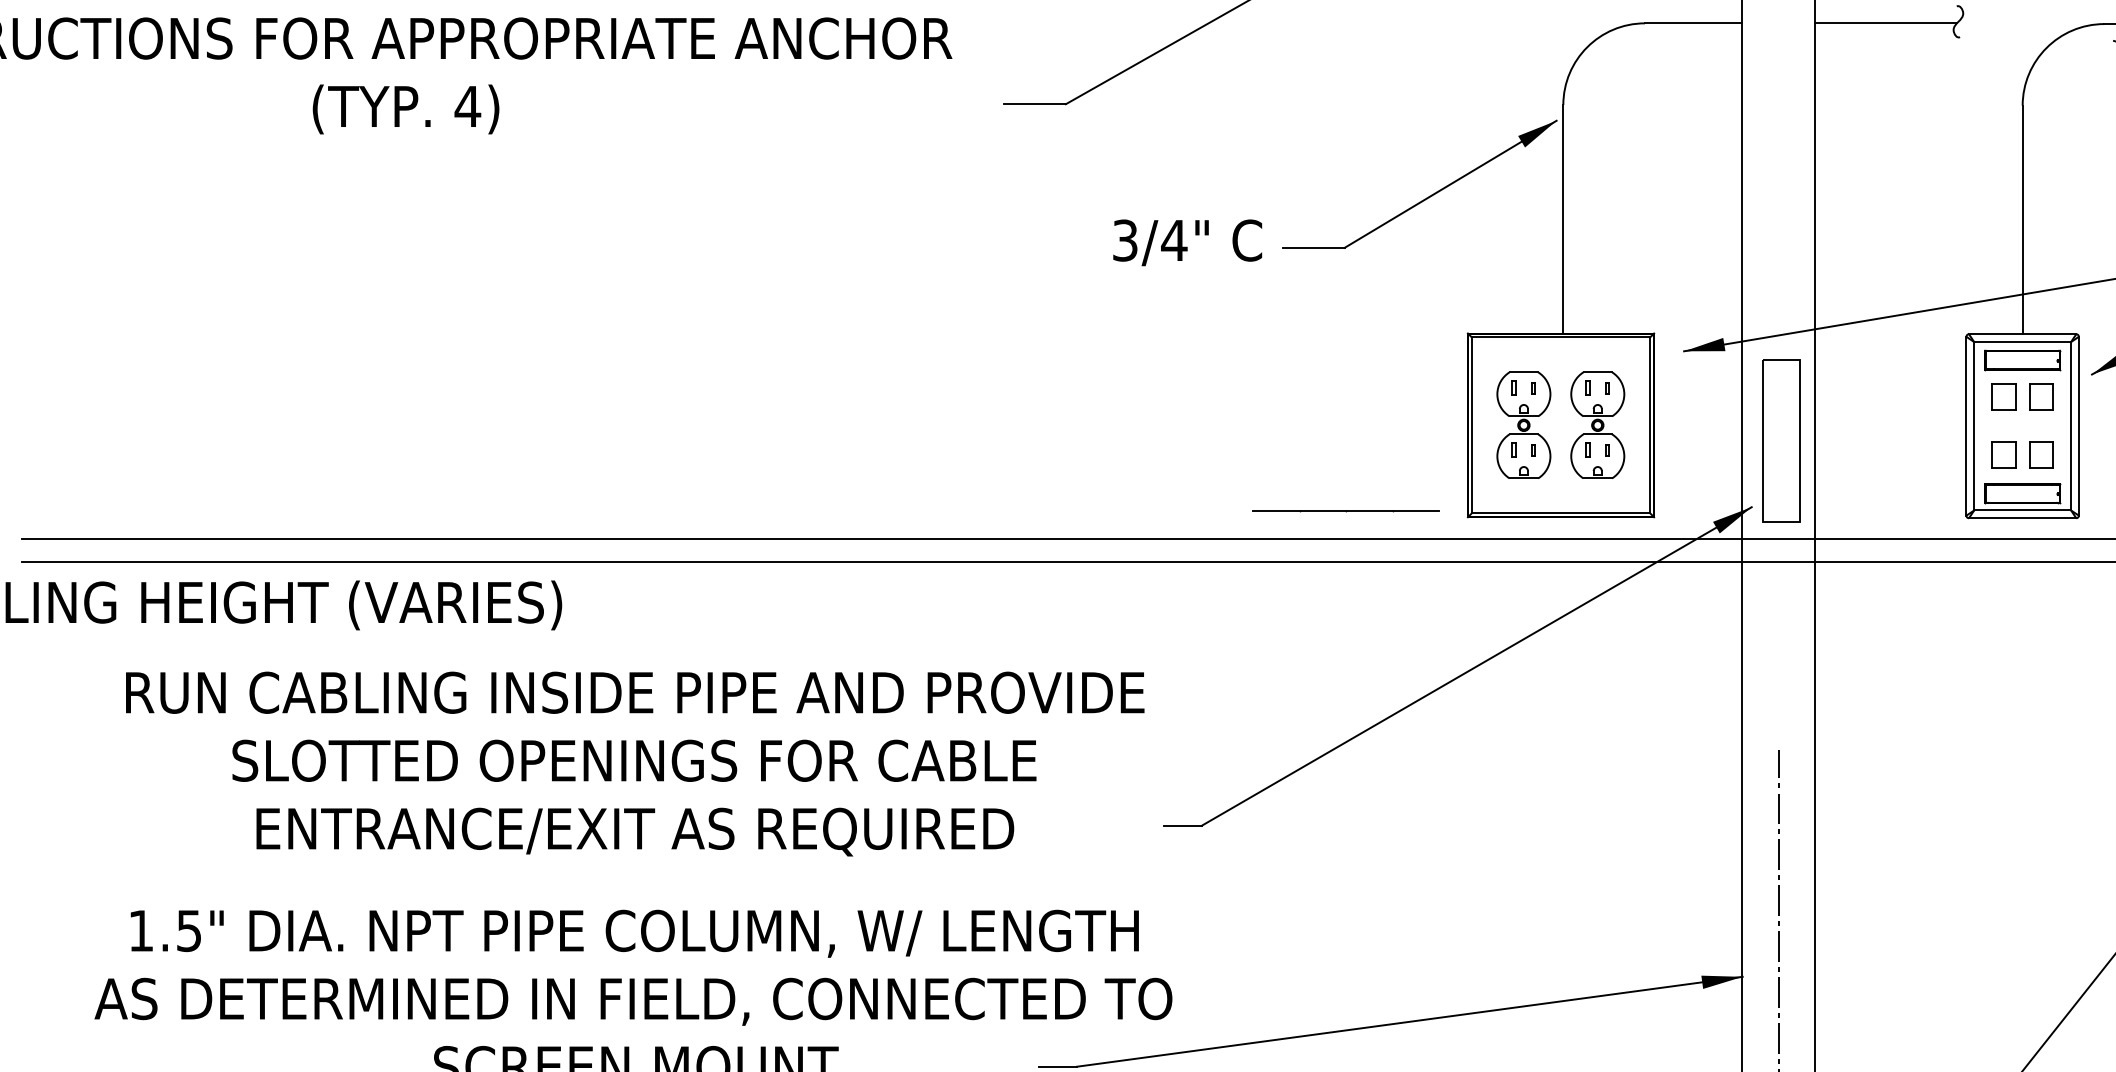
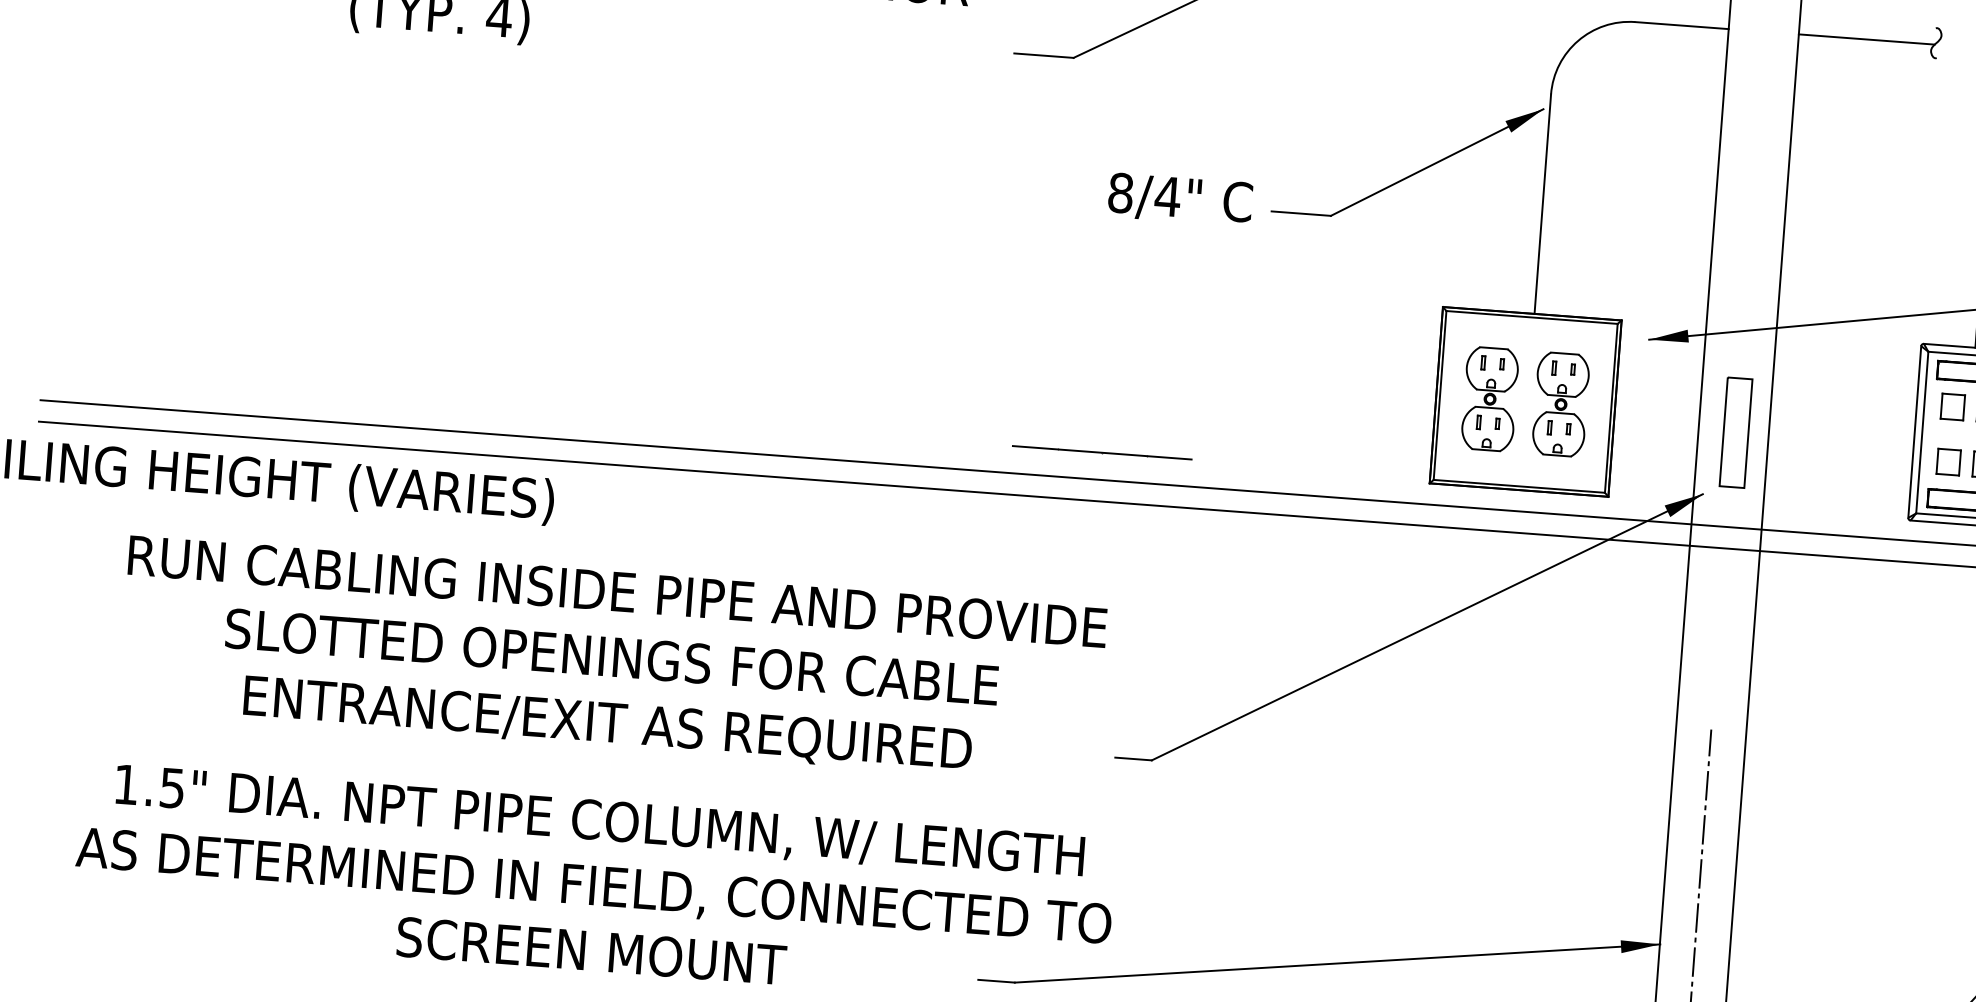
text: (1124, 240) -> (1120, 192), 3/4" -> 8/4"
part: (1781, 440) -> (1736, 432), size x0.7
line: (1345, 511) -> (1101, 453), moved

